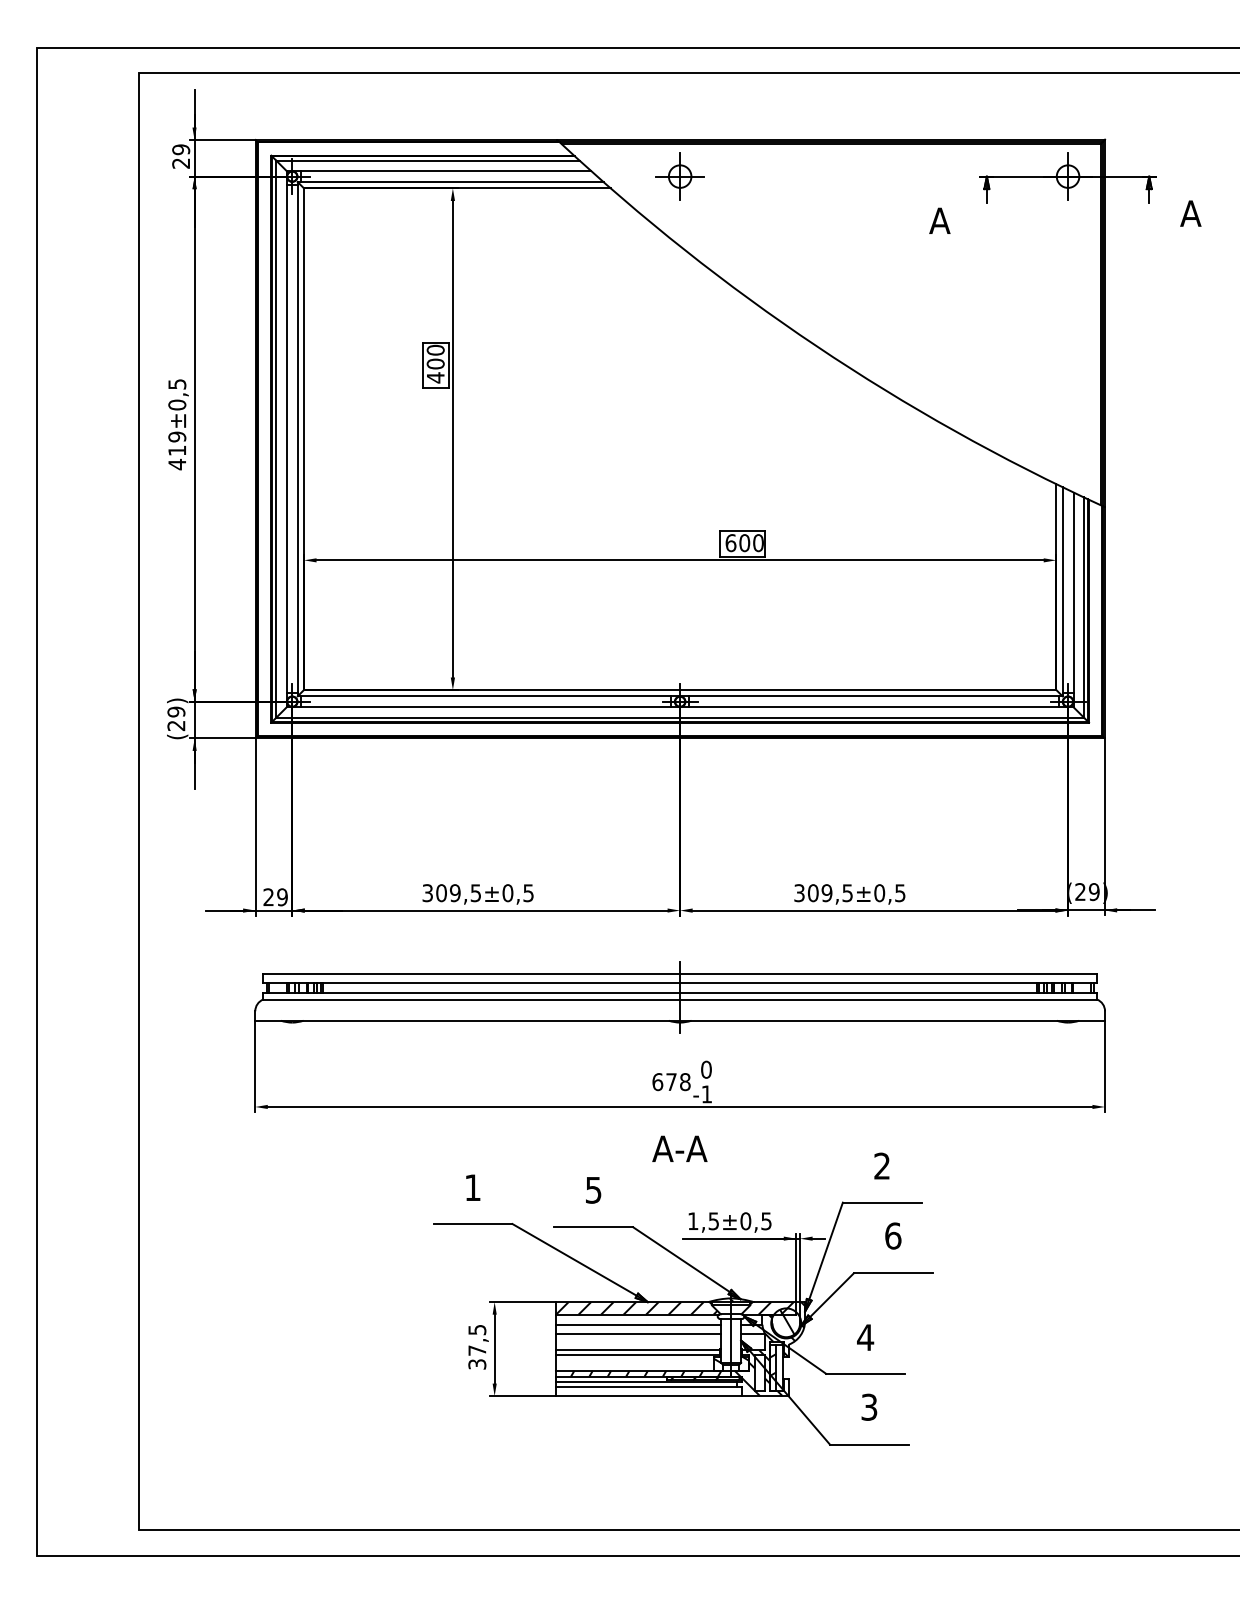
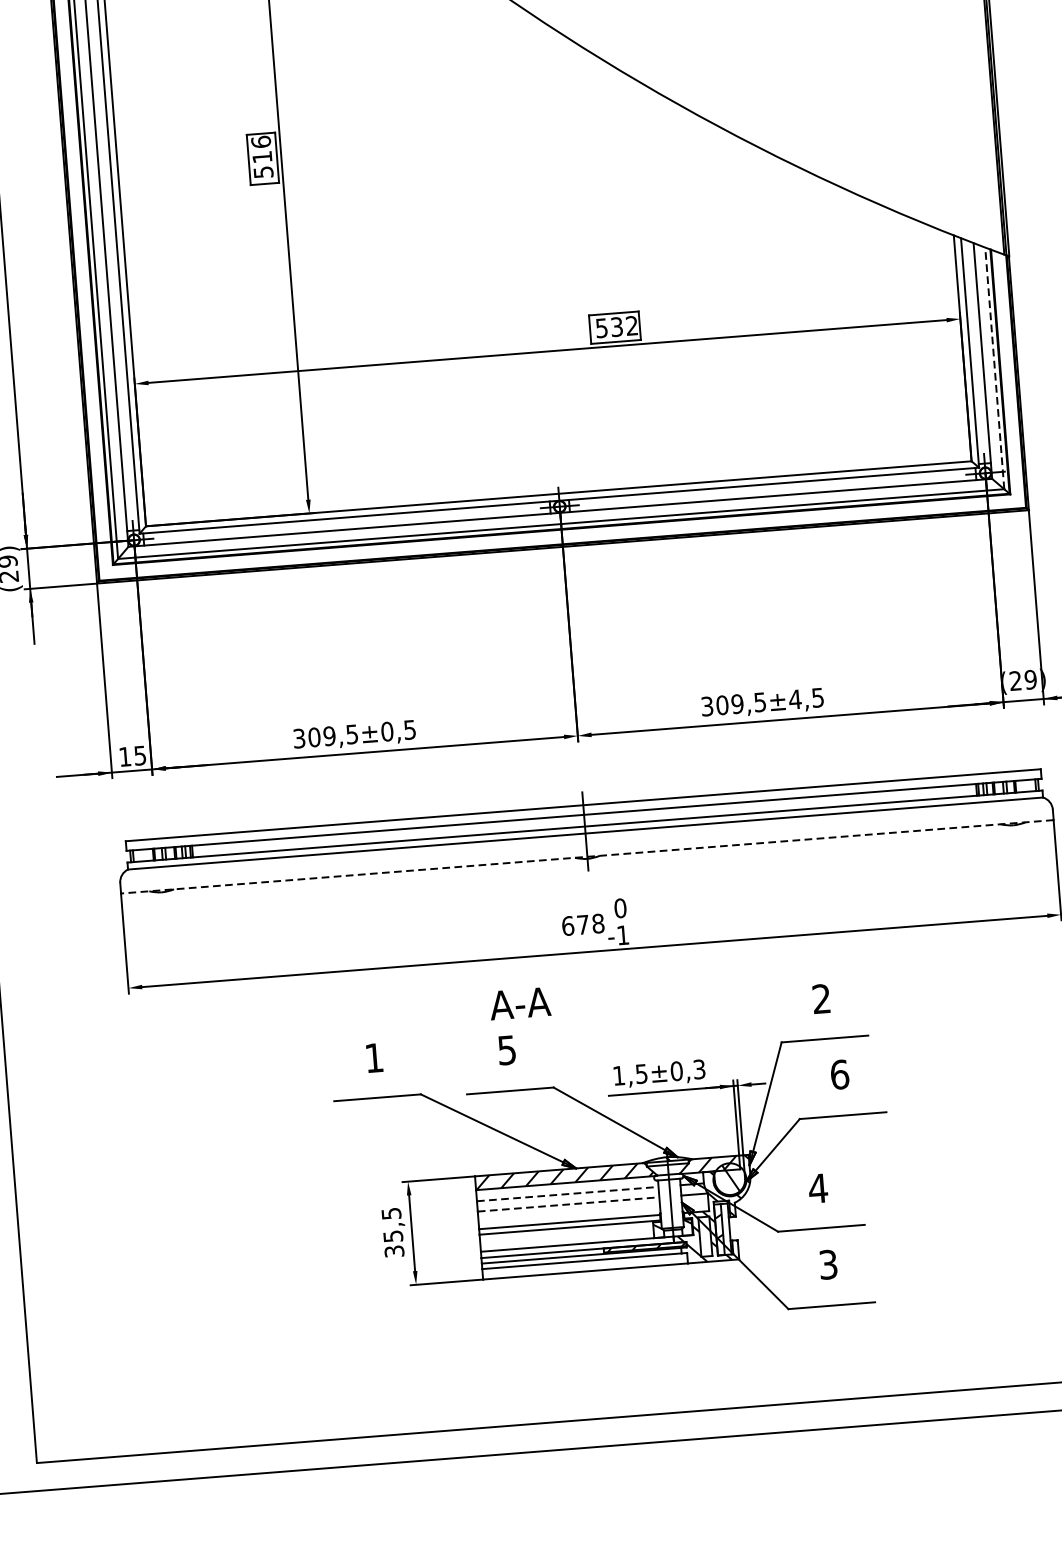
text: (435, 363) -> (262, 156), 400 -> 516
text: (744, 543) -> (616, 327), 600 -> 532
line: (1083, 606) -> (994, 367), solid -> dashed
text: (879, 893) -> (795, 699), ±0,5 -> ±4,5
text: (275, 896) -> (132, 755), 29 -> 15
line: (680, 1020) -> (587, 856), solid -> dashed
text: (679, 1148) -> (519, 1003), moved
text: (766, 1220) -> (699, 1068), ±0,5 -> ±0,3
line: (638, 1324) -> (567, 1193), solid -> dashed
line: (638, 1334) -> (568, 1204), solid -> dashed
text: (477, 1350) -> (393, 1236), 37,5 -> 35,5
hatch: (638, 1373) -> (572, 1247), removed

